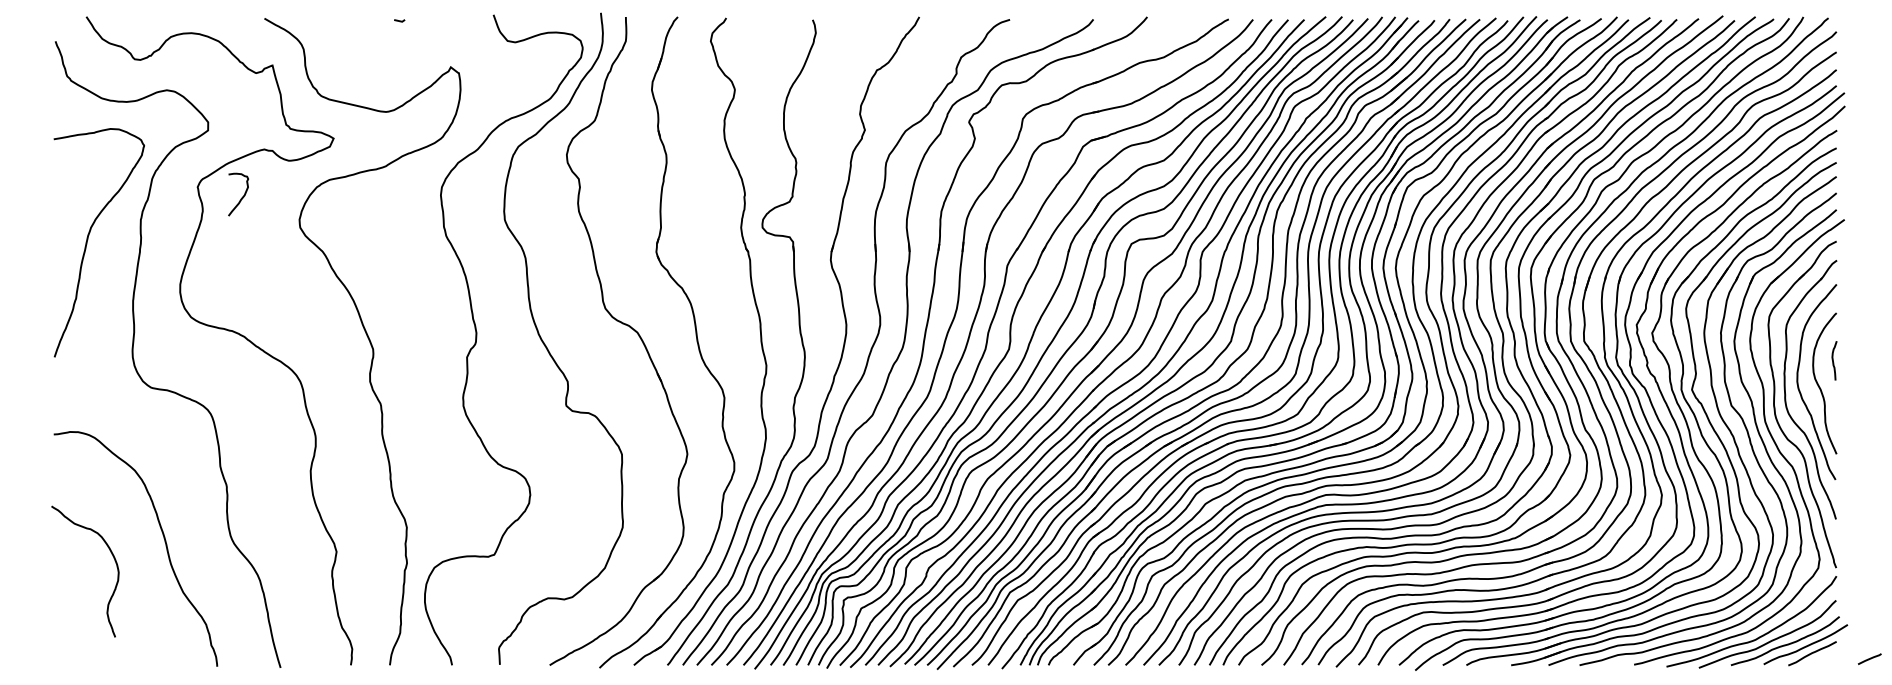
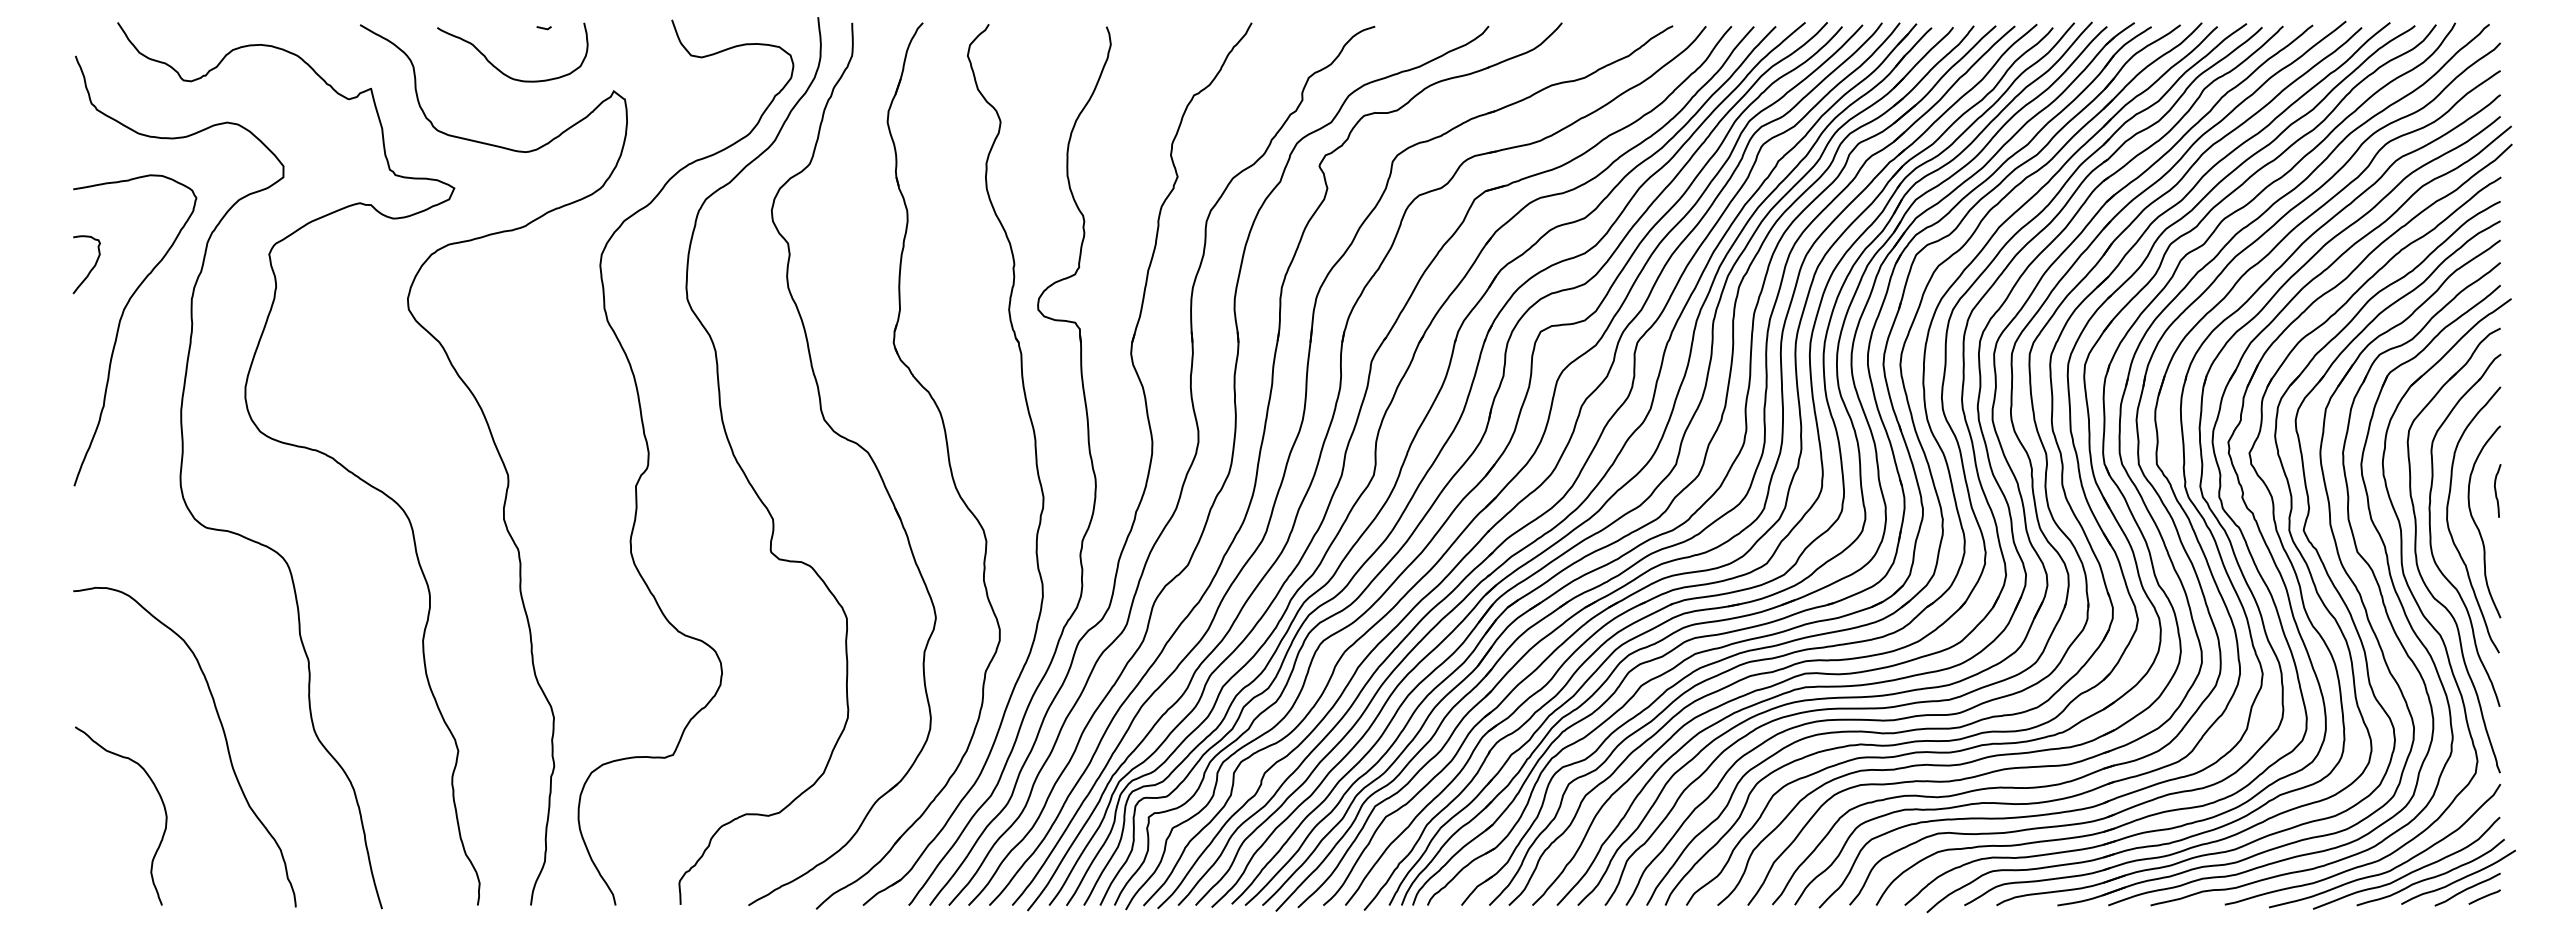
curve: (365, 49) -> (497, 67), added
curve: (241, 197) -> (91, 268), moved
curve: (114, 559) -> (160, 799), moved
line: (1869, 658) -> (2484, 896), moved

